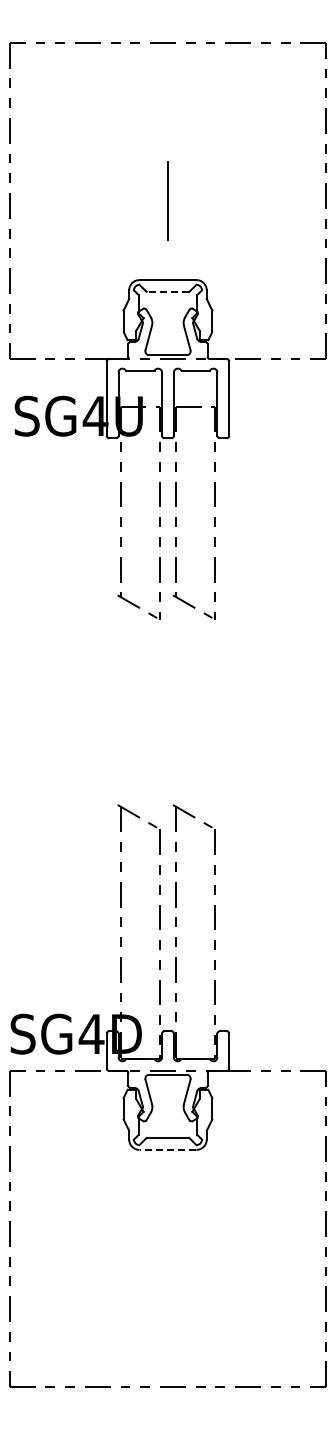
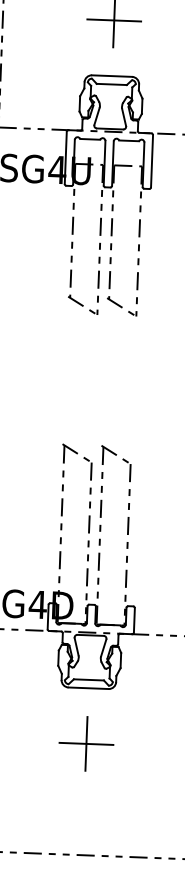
line: (167, 201) -> (113, 20), added
line: (167, 291) -> (111, 84), dashed -> solid
line: (167, 1149) -> (88, 687), dashed -> solid
part: (167, 1228) -> (86, 743), added

